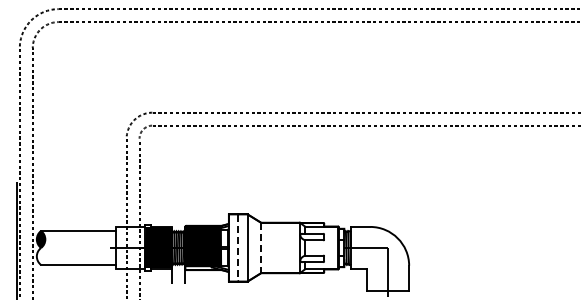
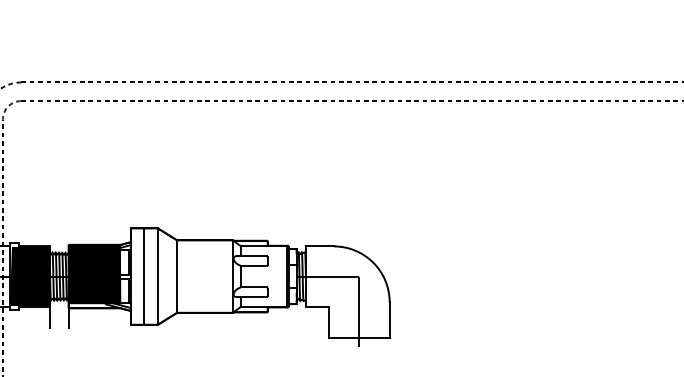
line: (238, 248) -> (144, 277), dashed -> solid
line: (261, 248) -> (177, 277), dashed -> solid

